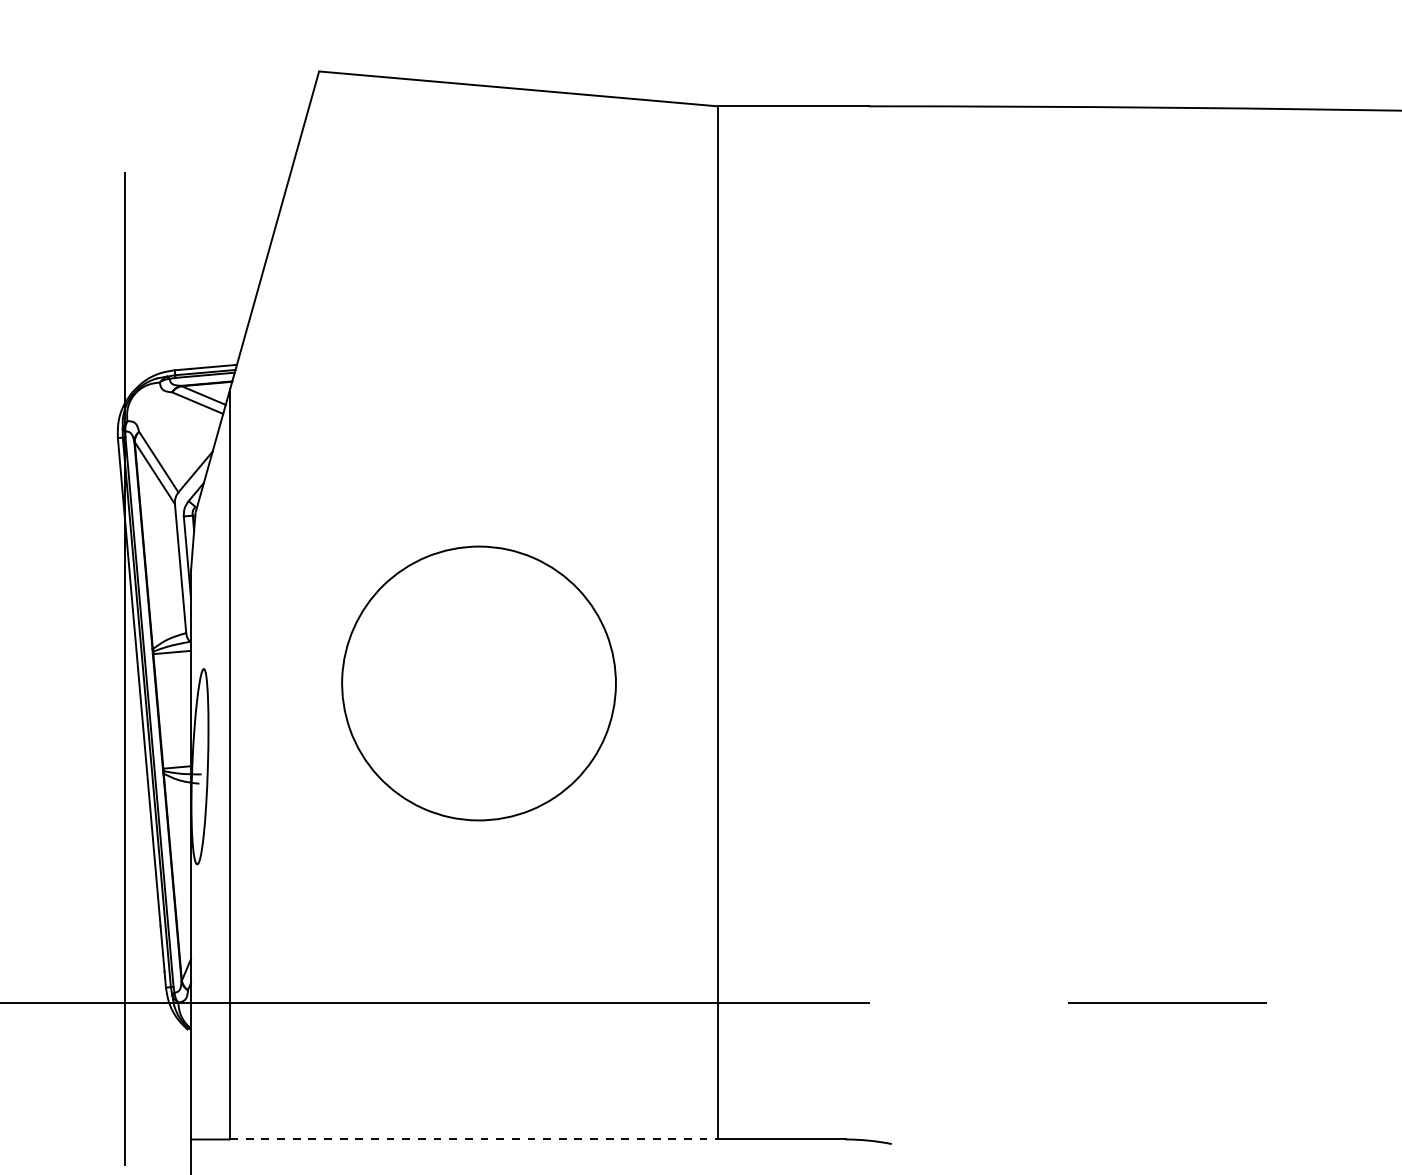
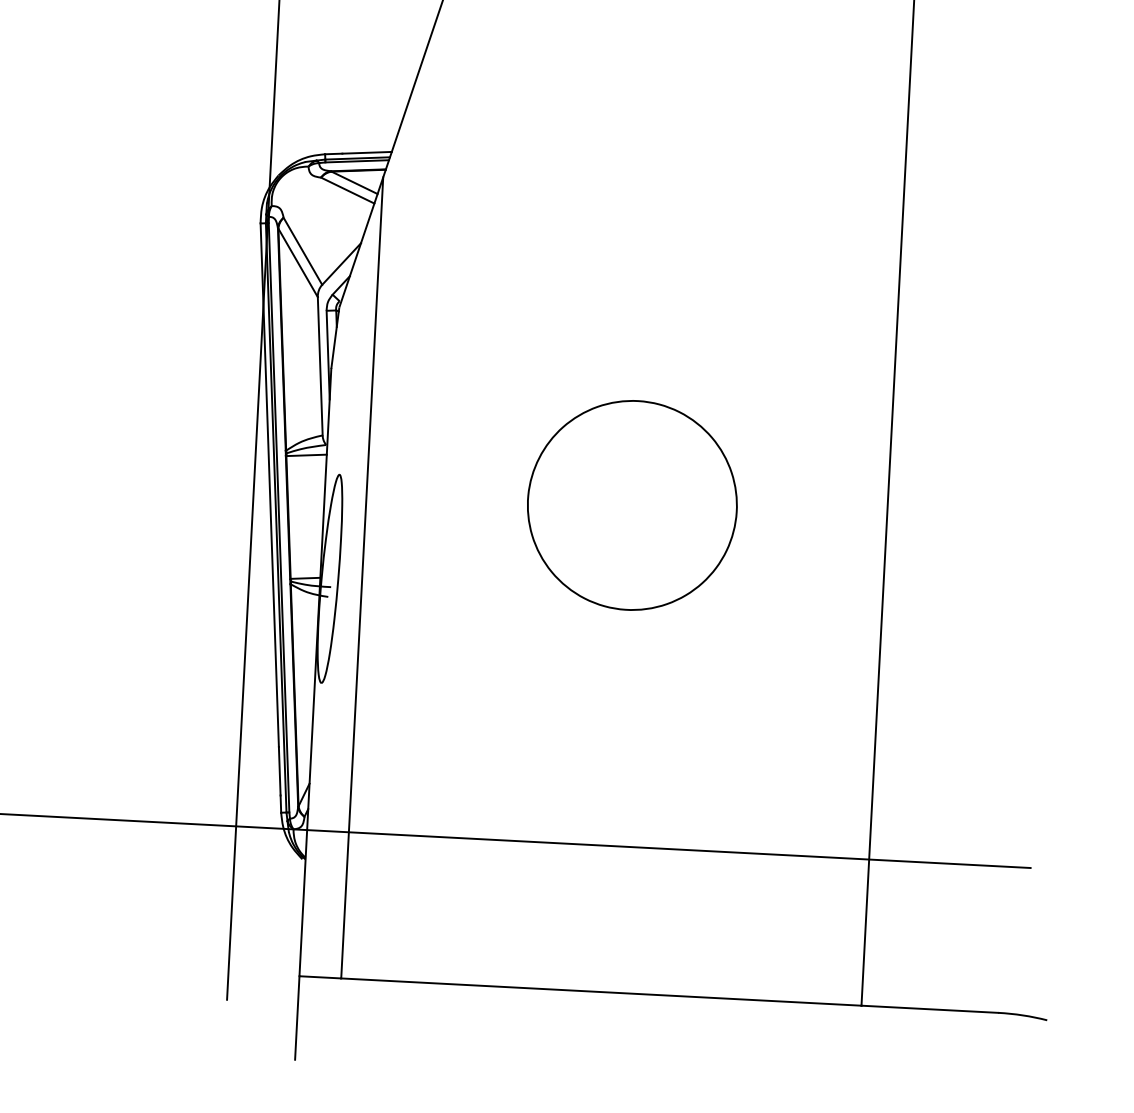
part: (478, 682) -> (631, 504), size x0.71
line: (473, 1139) -> (600, 992), dashed -> solid

